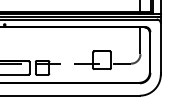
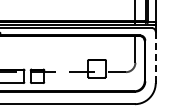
line: (160, 48) -> (155, 56), solid -> dashed

